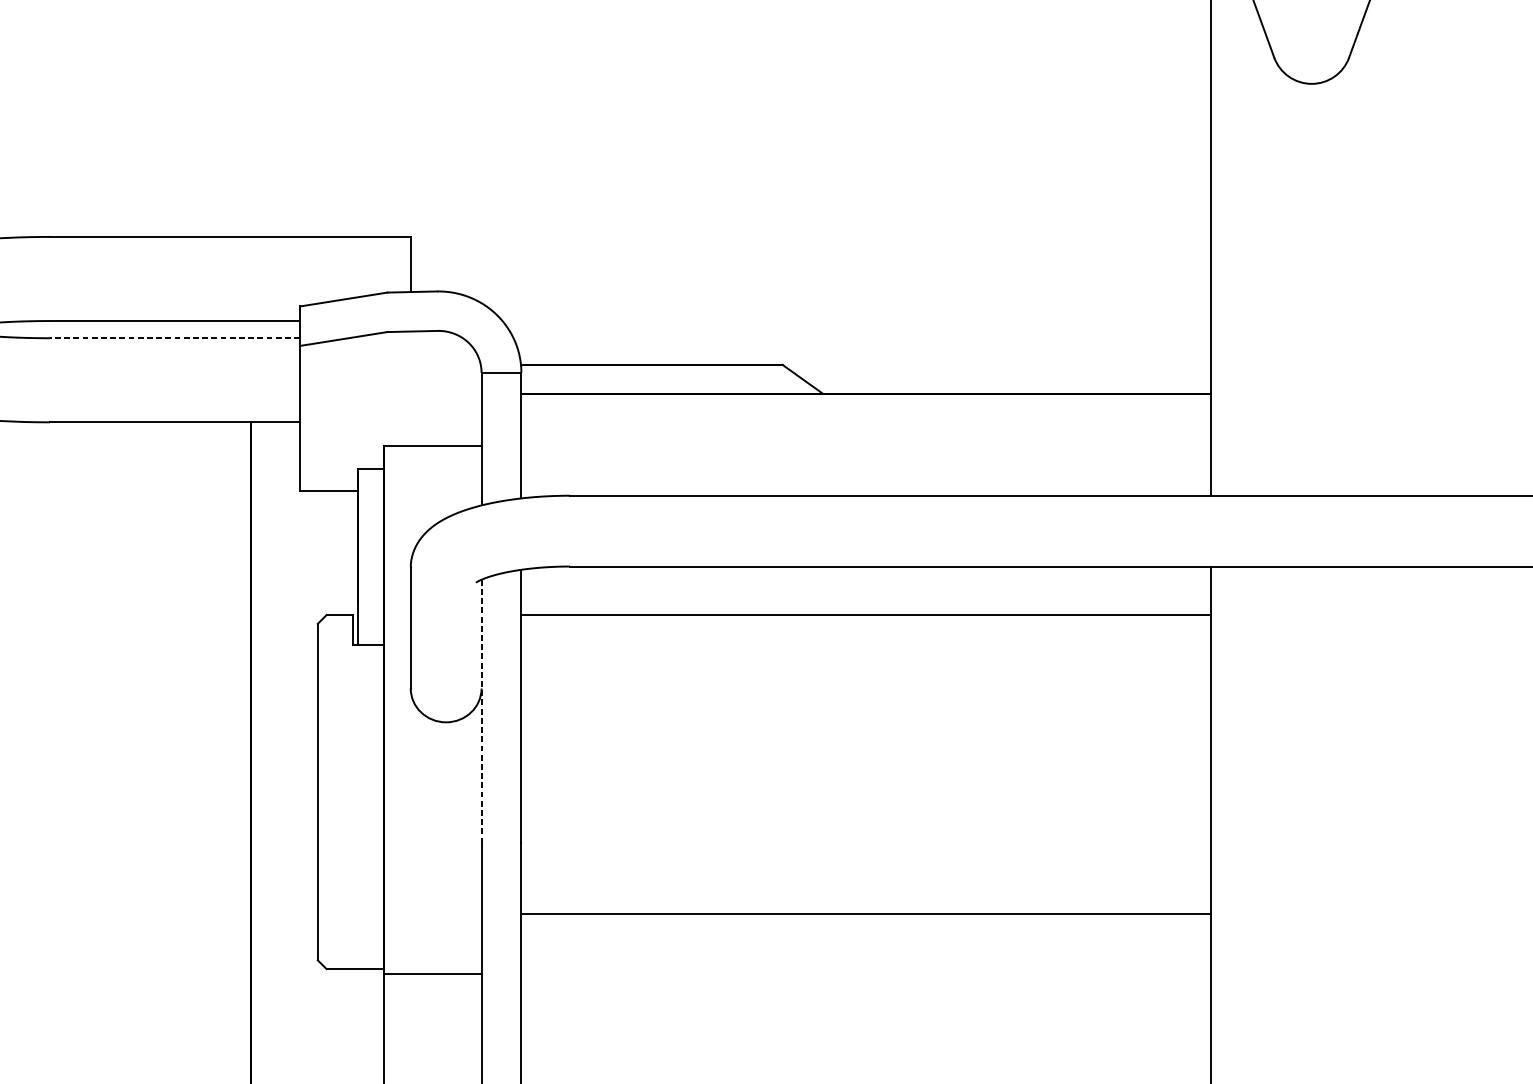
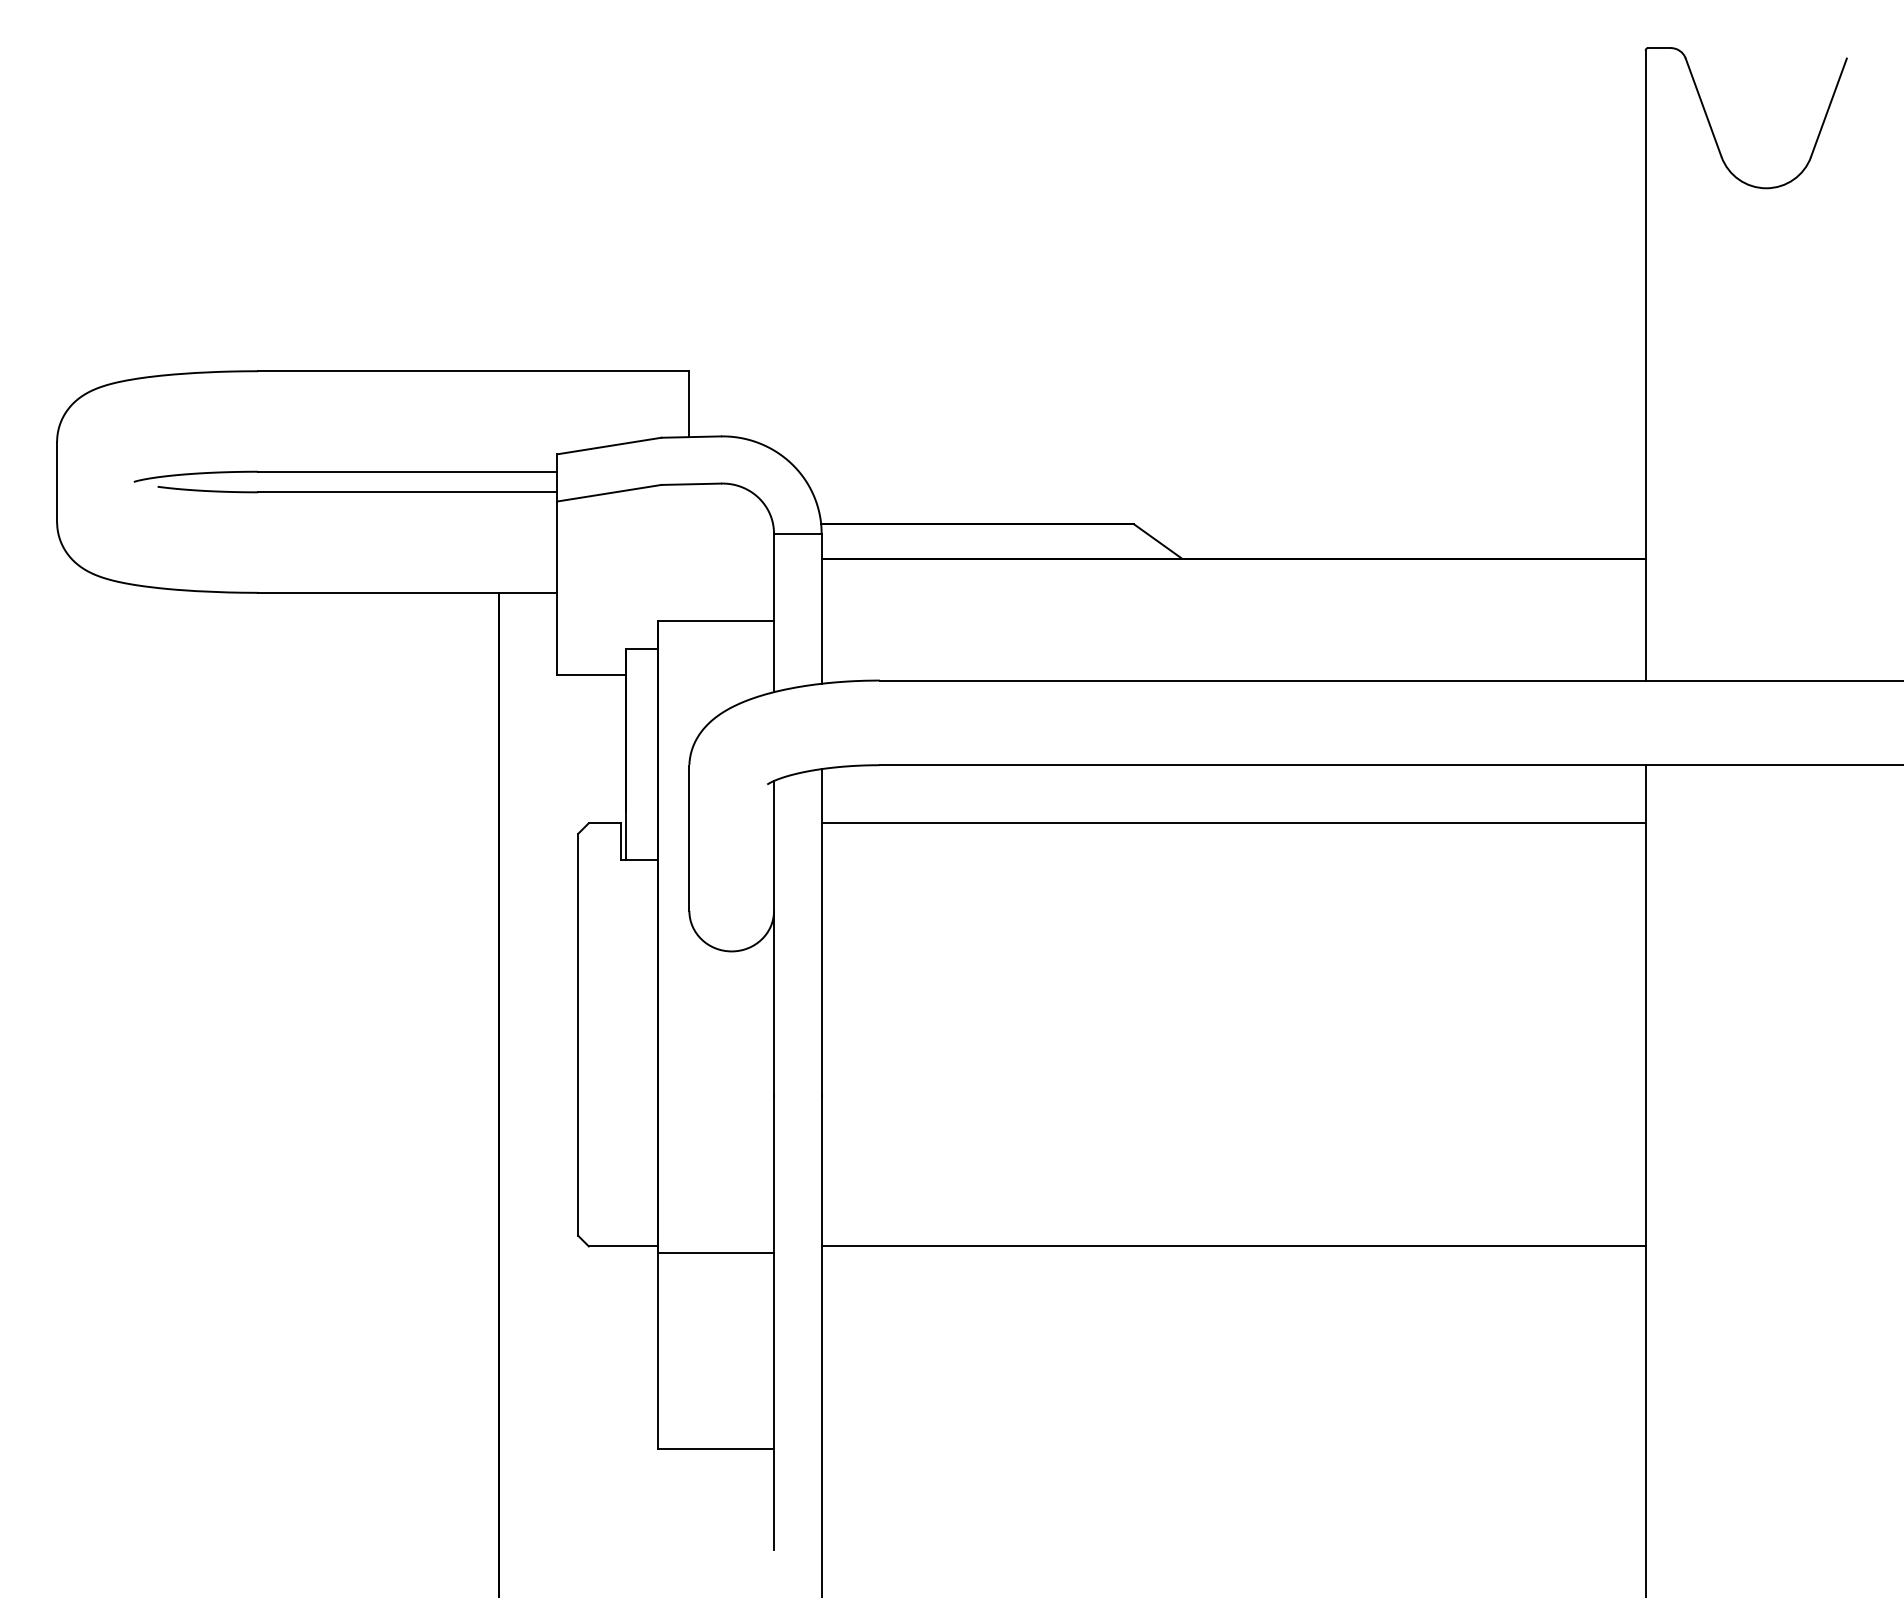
line: (174, 338) -> (407, 492), dashed -> solid
line: (481, 711) -> (774, 938), dashed -> solid
line: (865, 913) -> (1233, 1246), moved

